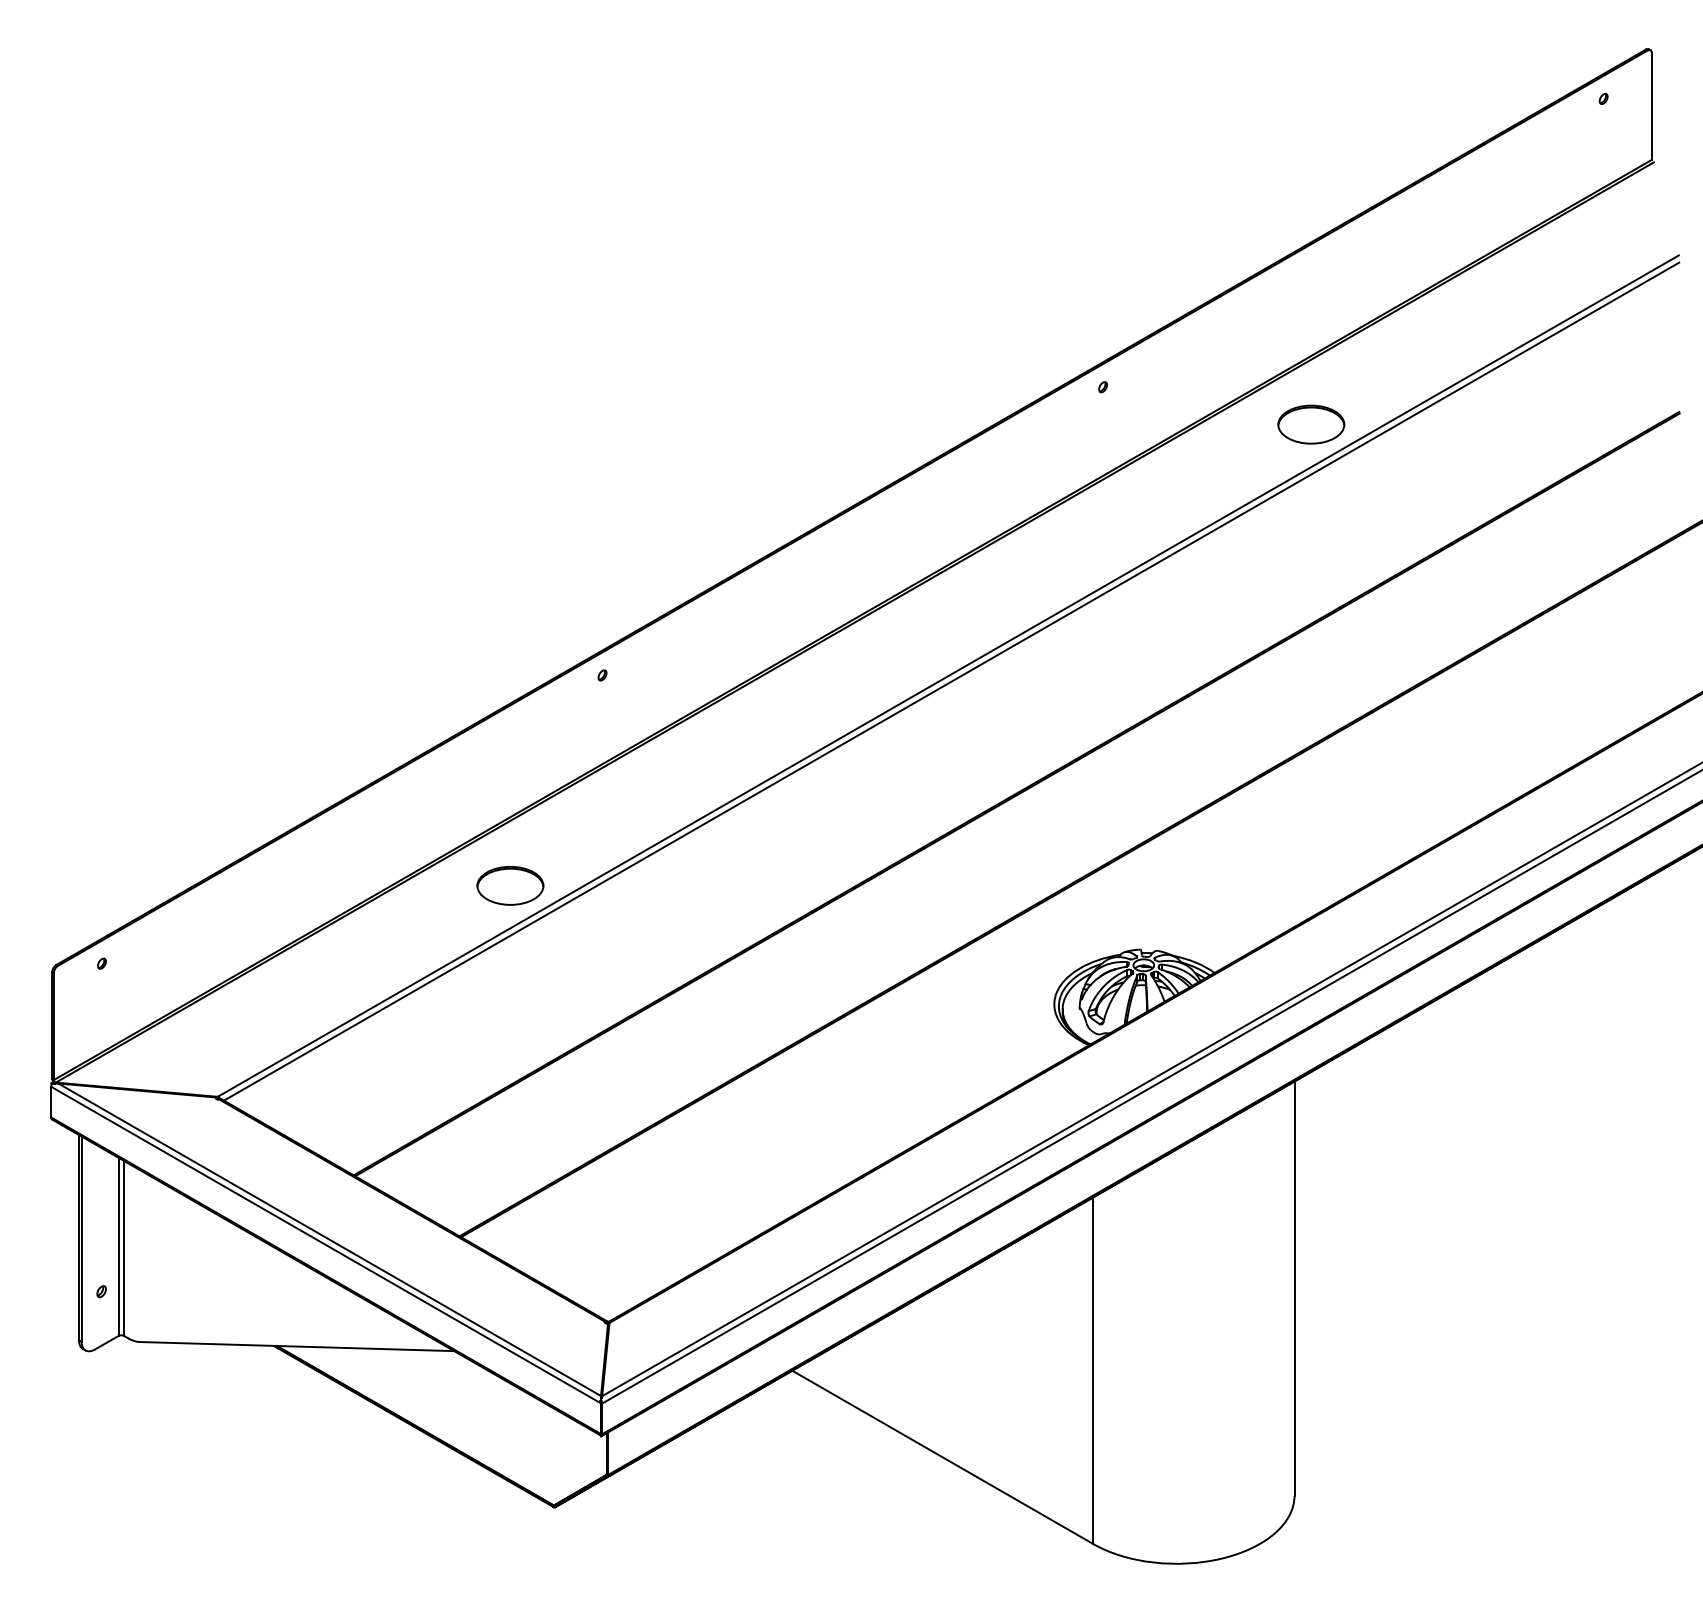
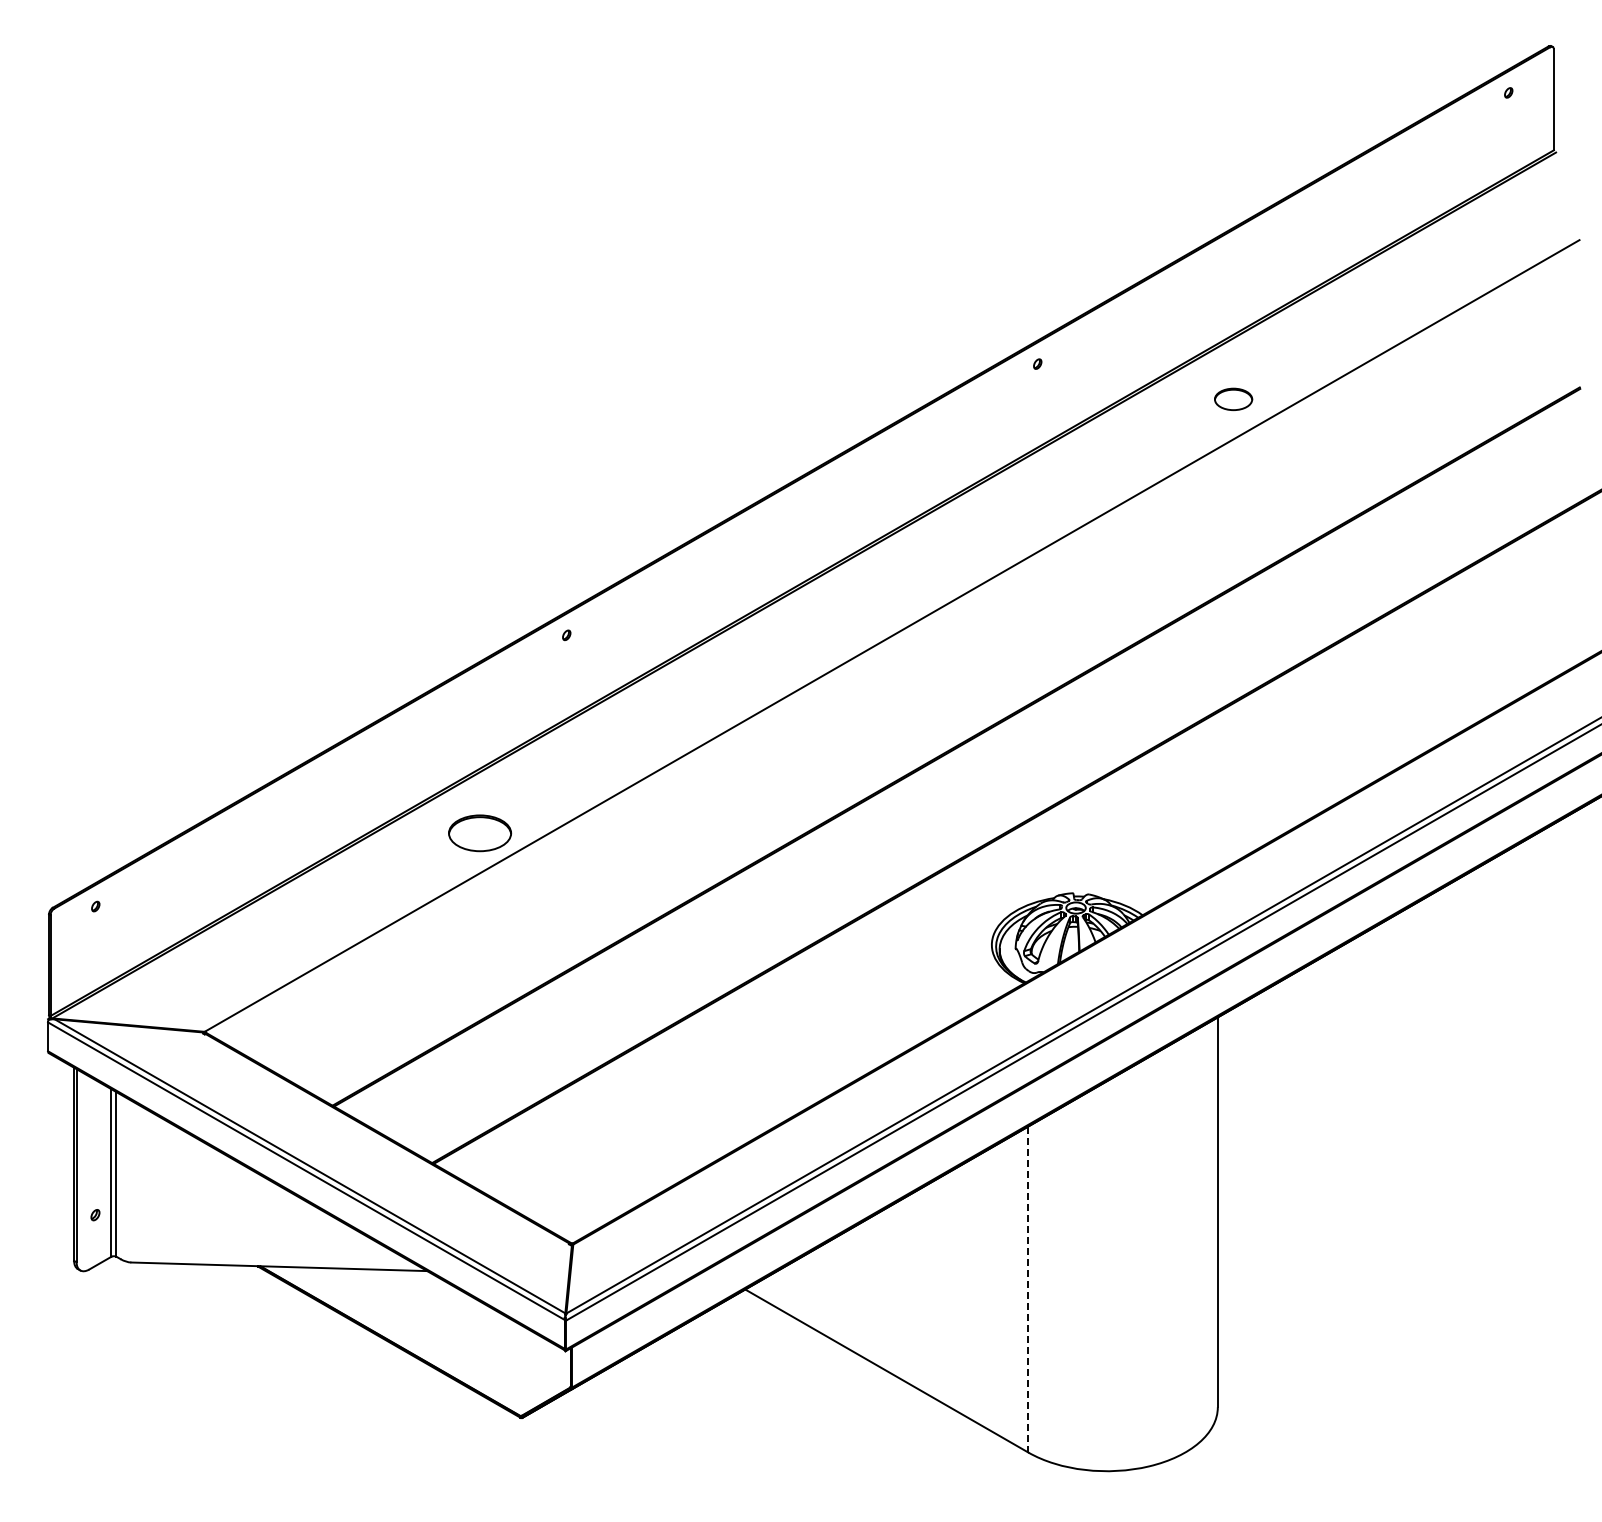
part: (1311, 424) -> (1233, 399), size x0.6
line: (950, 680) -> (894, 640), removed
line: (1093, 1371) -> (1028, 1290), solid -> dashed

